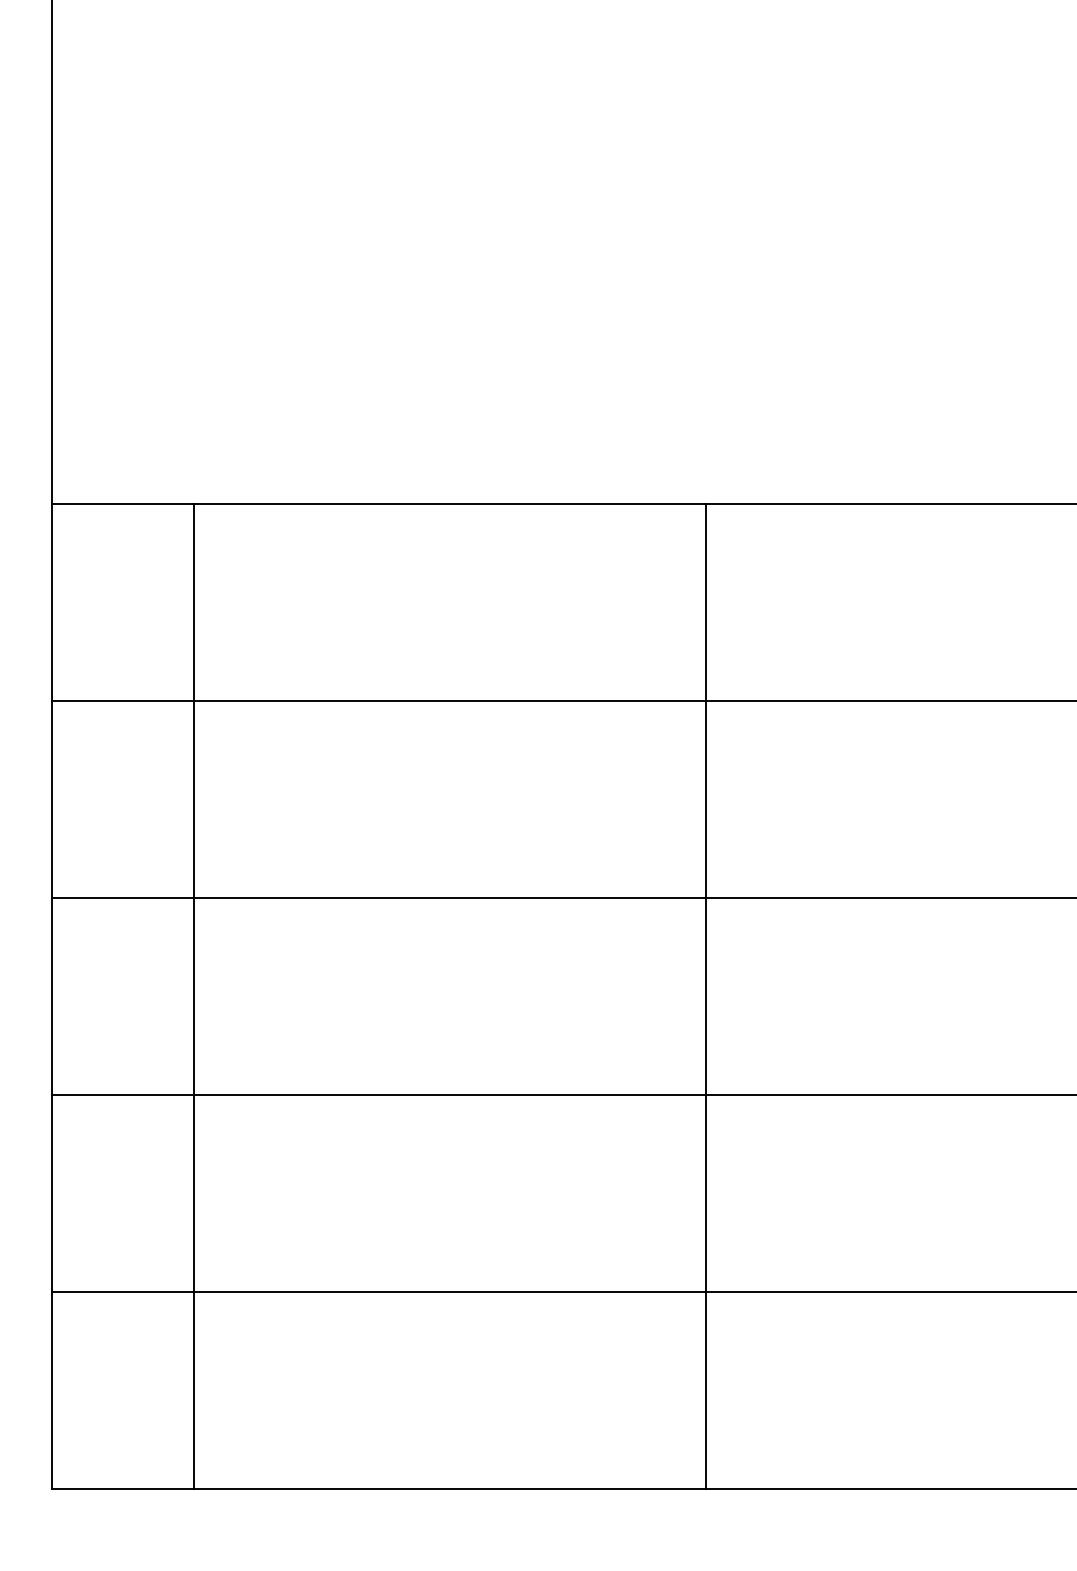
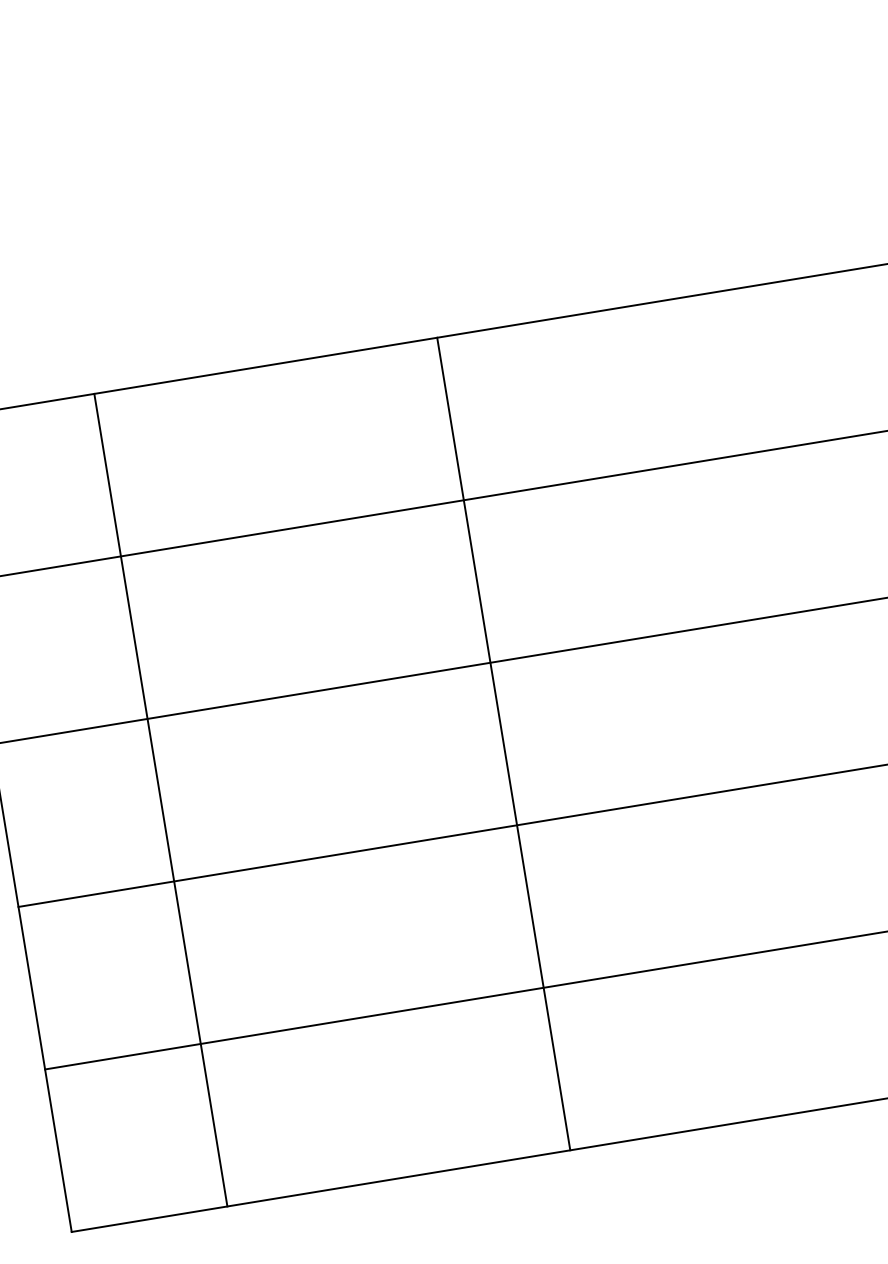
line: (193, 996) -> (160, 800), moved
line: (705, 996) -> (503, 744), moved

